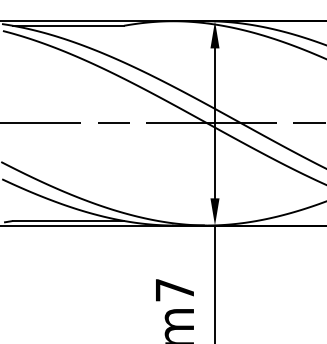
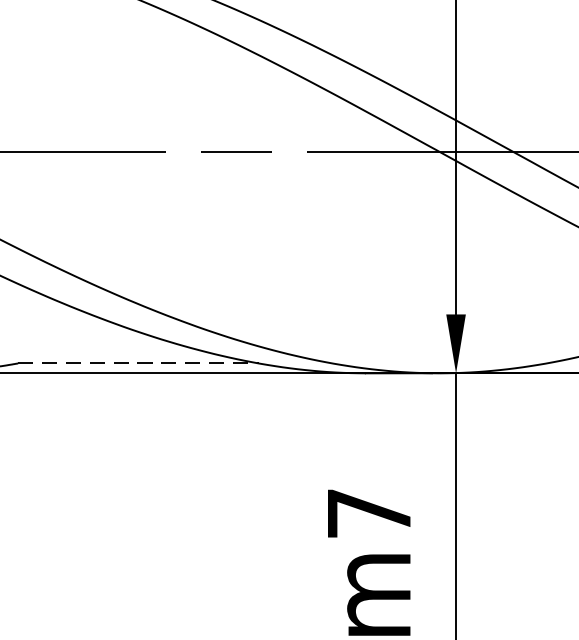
line: (68, 220) -> (138, 362), solid -> dashed

